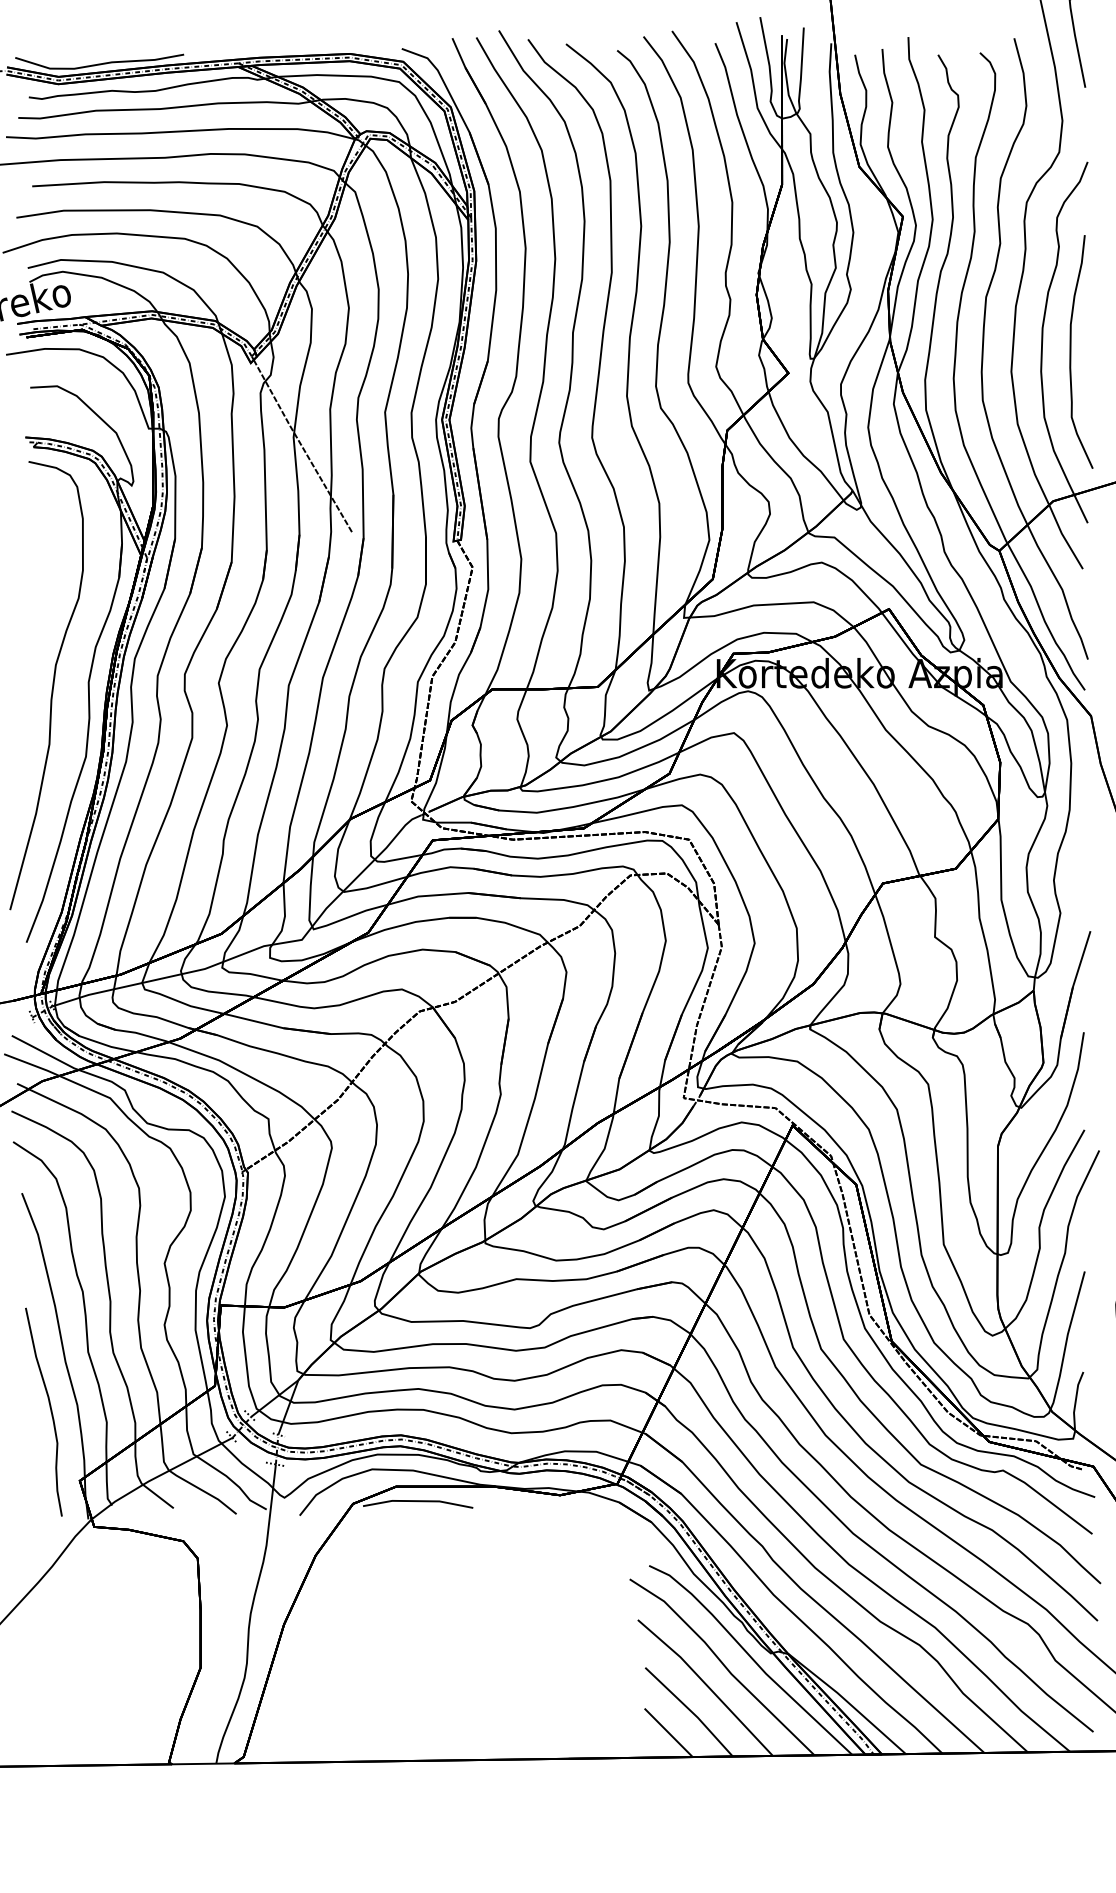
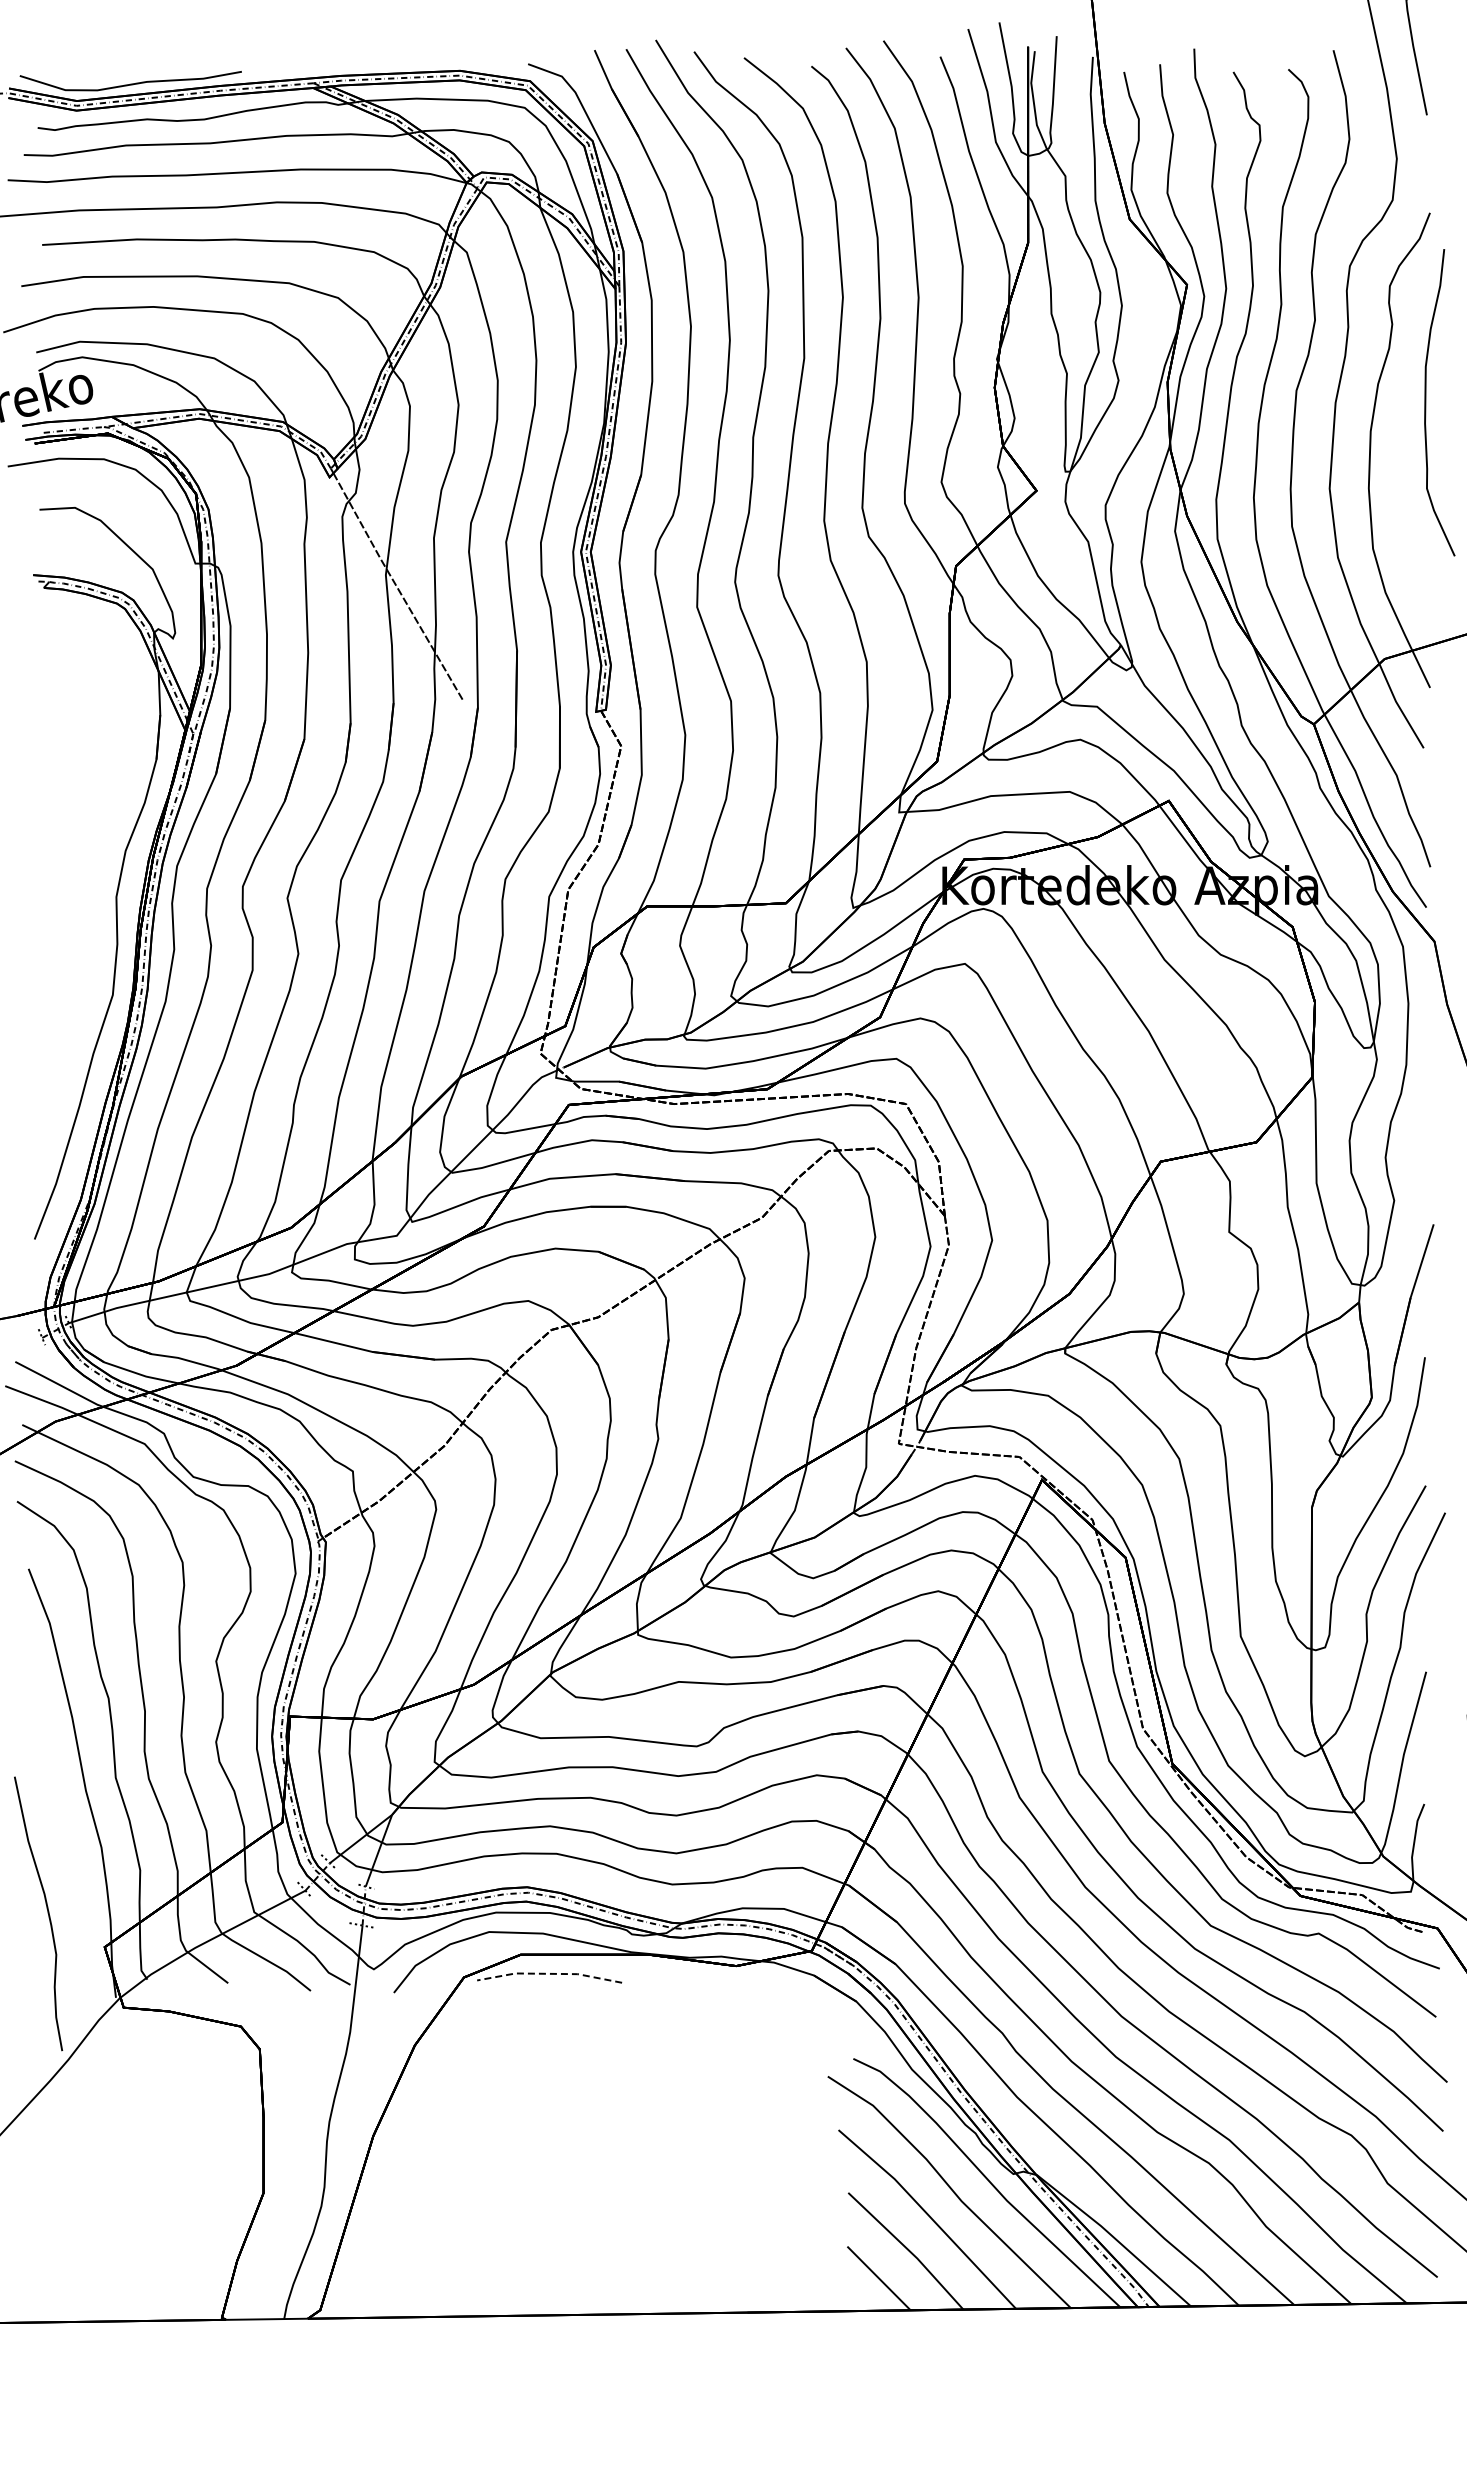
curve: (1071, 351) -> (1426, 402), moved
curve: (52, 685) -> (68, 901), removed
curve: (50, 1411) -> (47, 1913), moved
line: (418, 1500) -> (549, 1973), solid -> dashed

